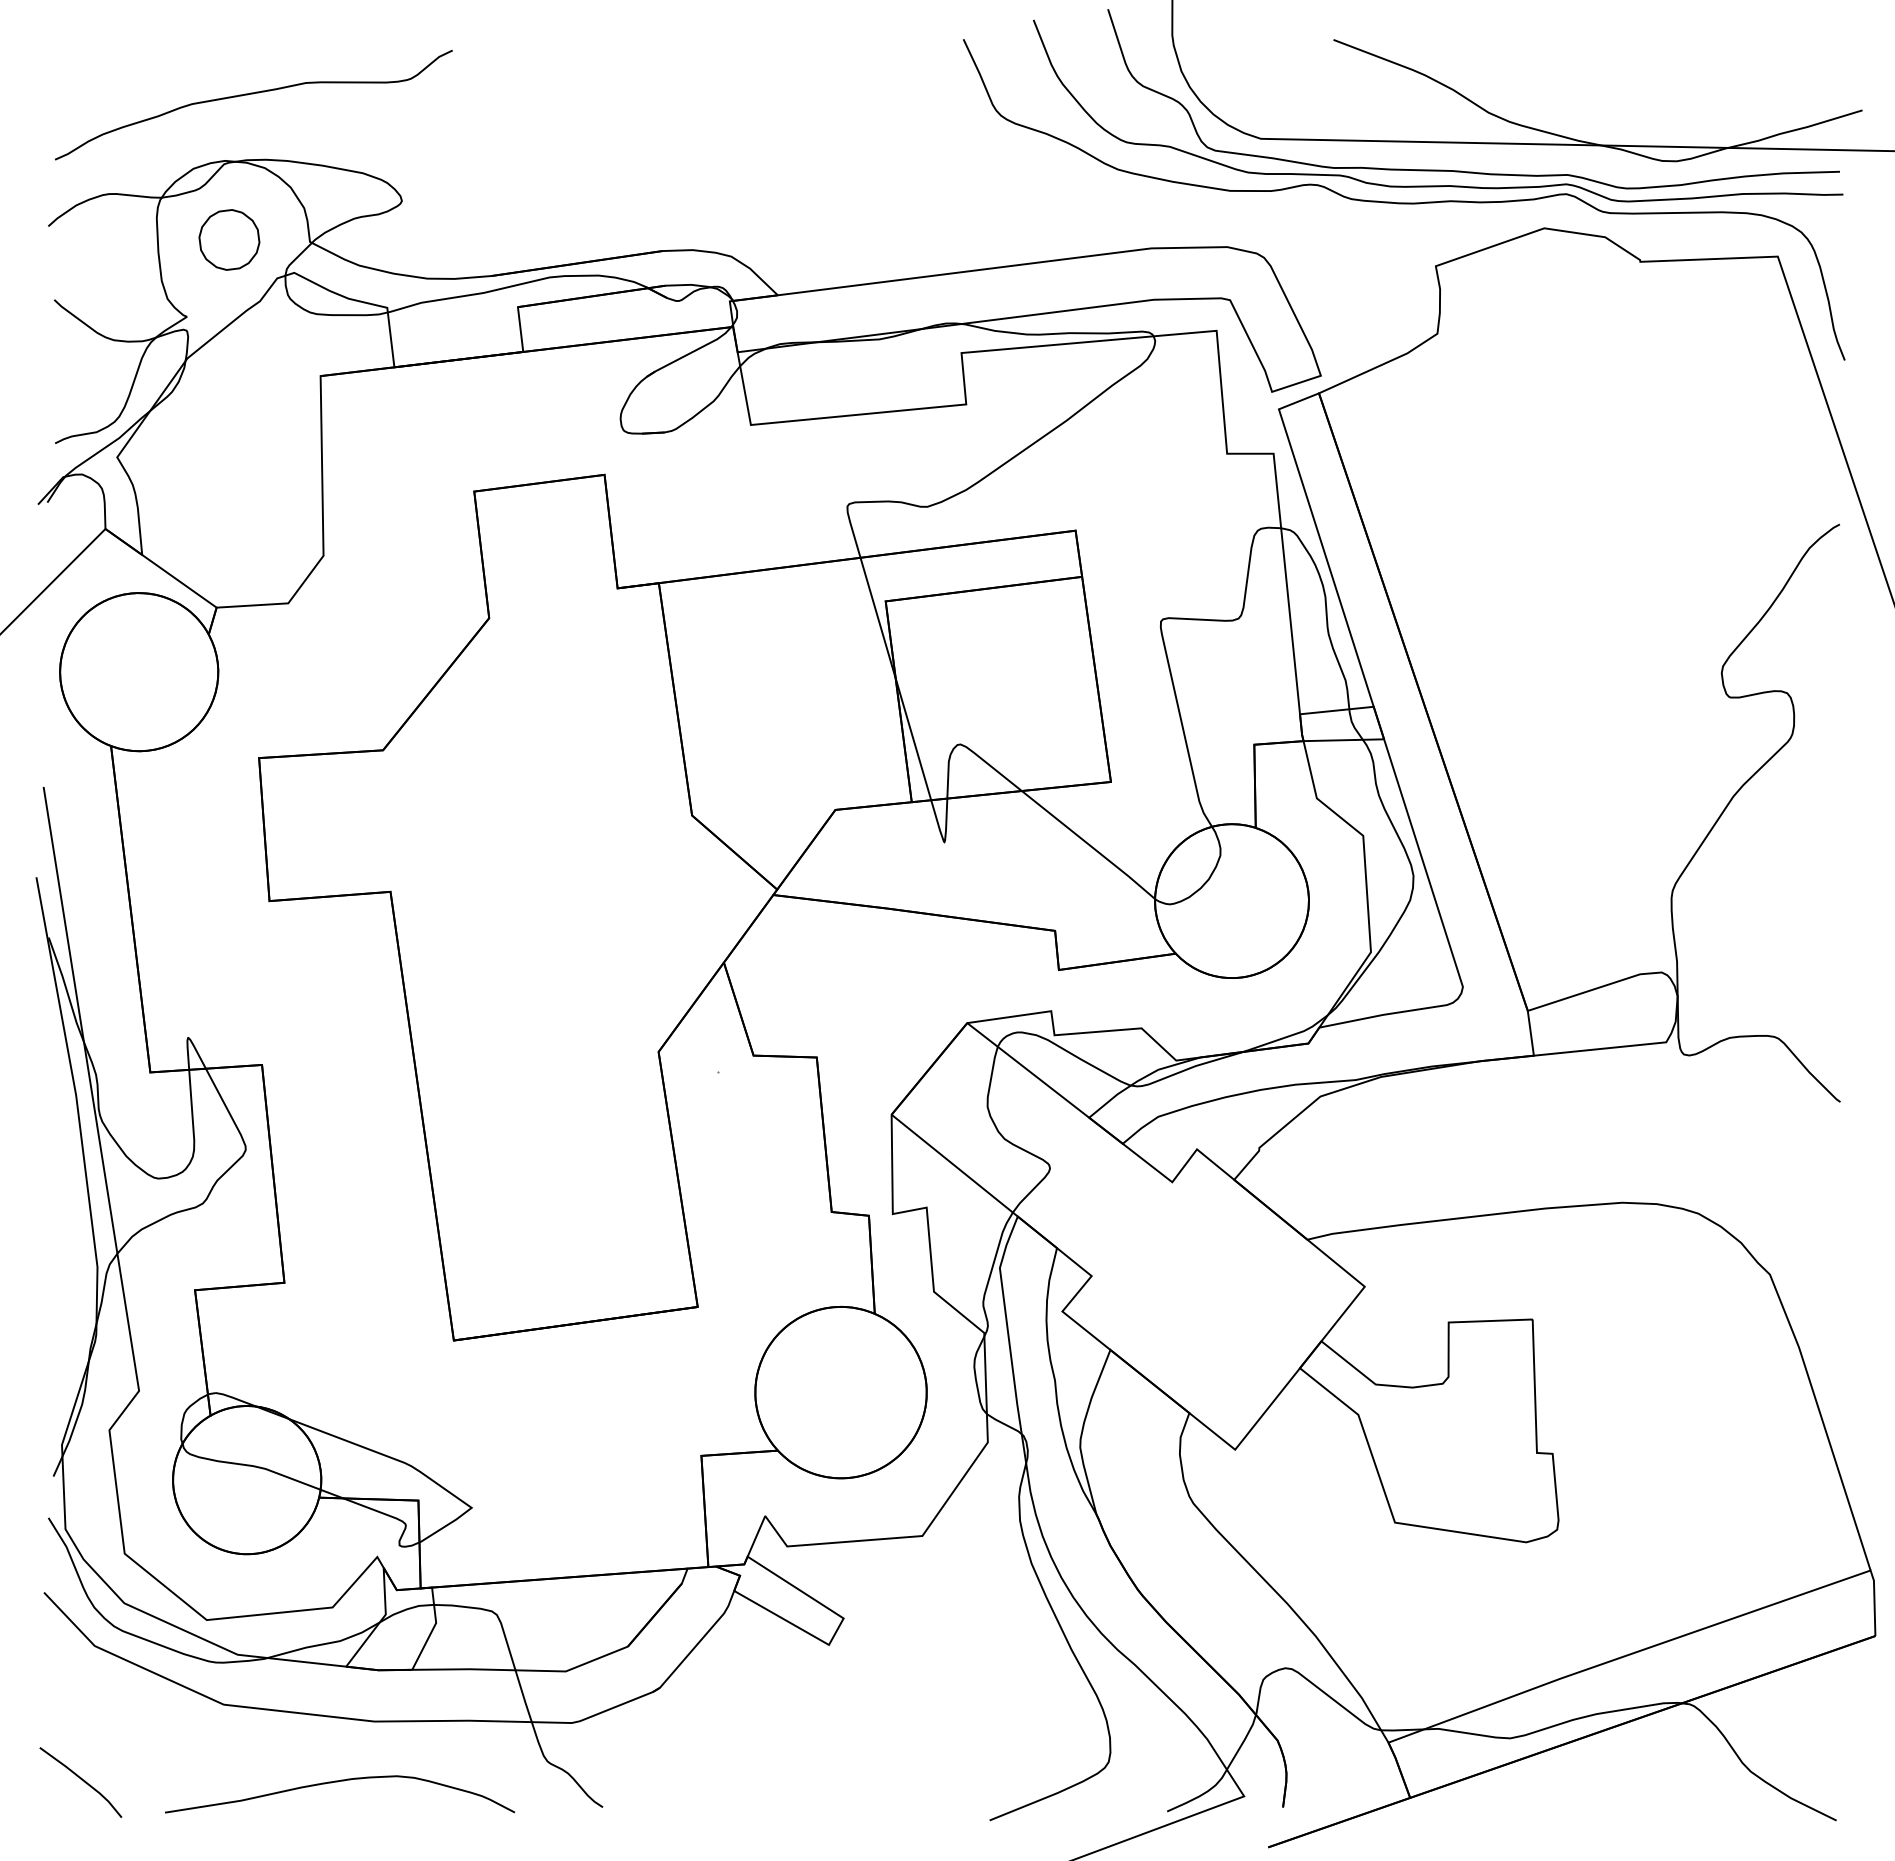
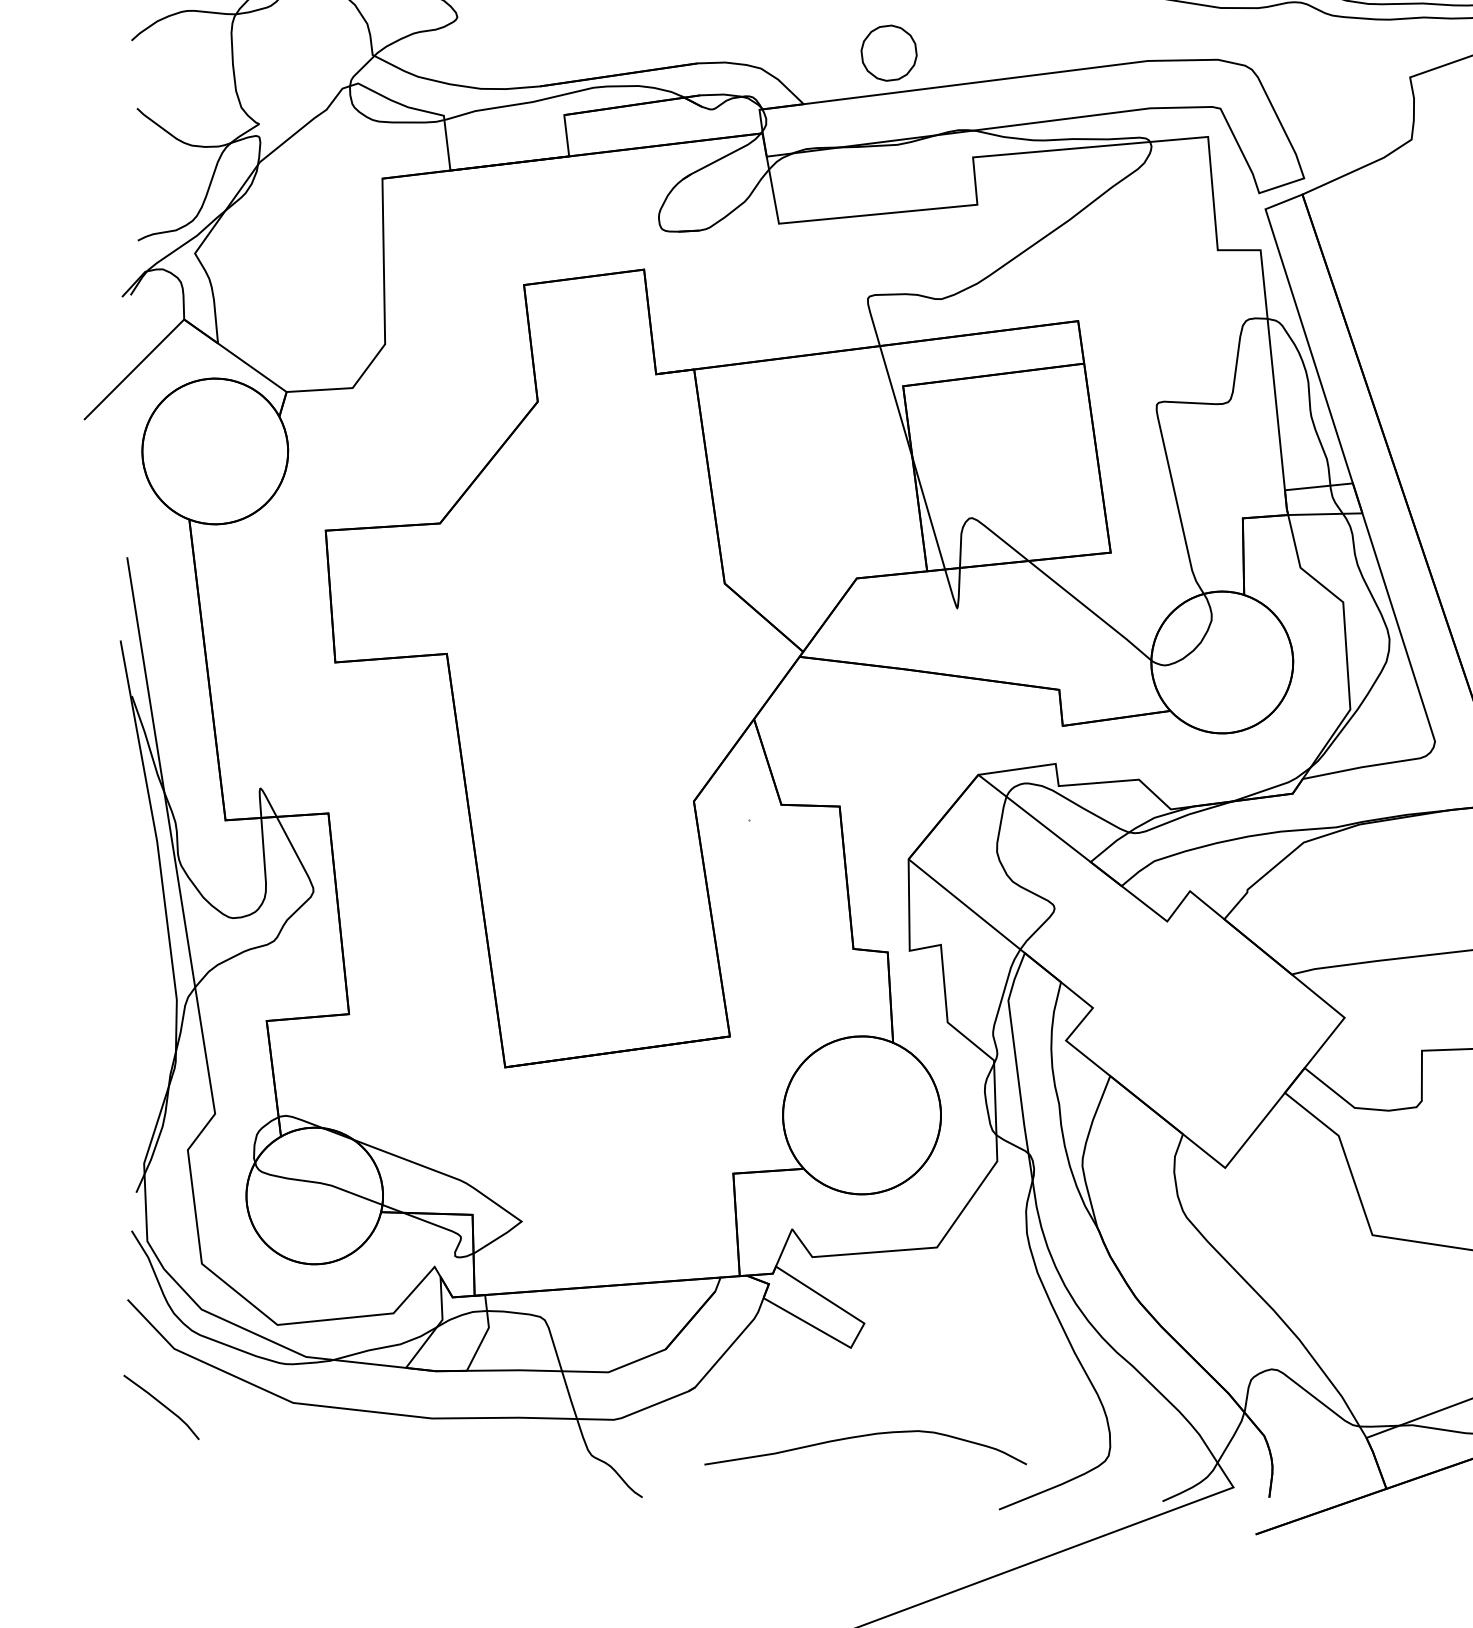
part: (229, 239) -> (889, 52), moved
line: (81, 1780) -> (162, 1405), moved
curve: (338, 1782) -> (864, 1436), moved

